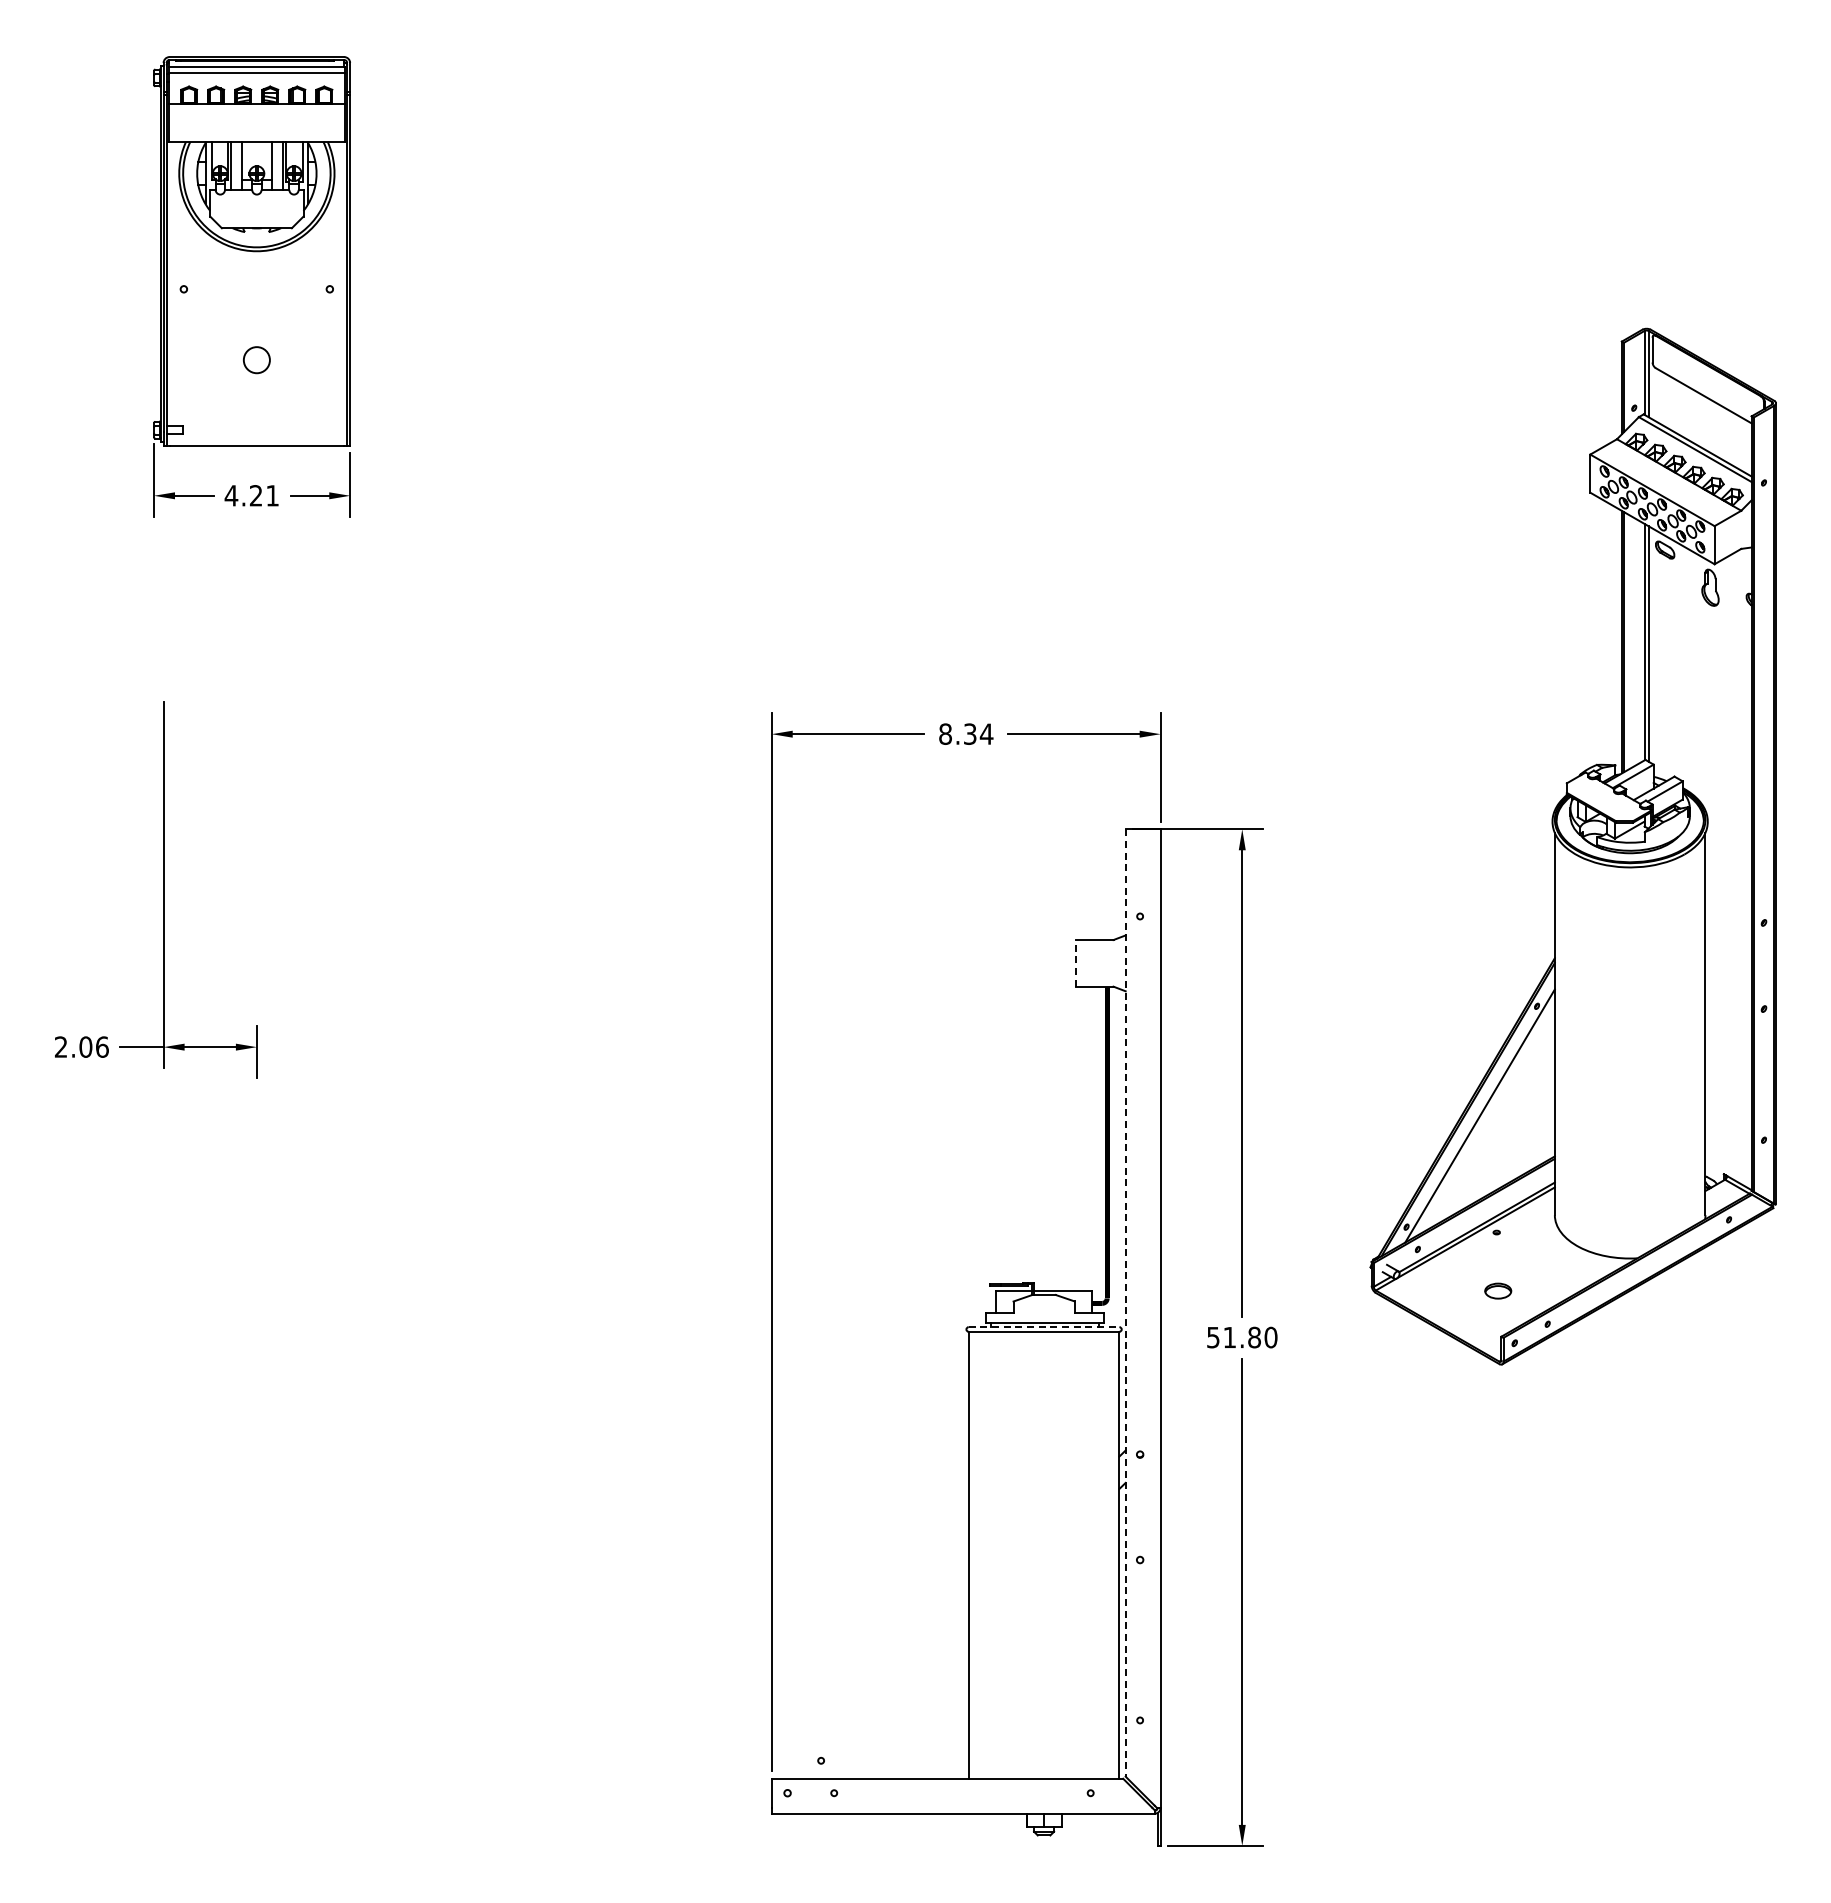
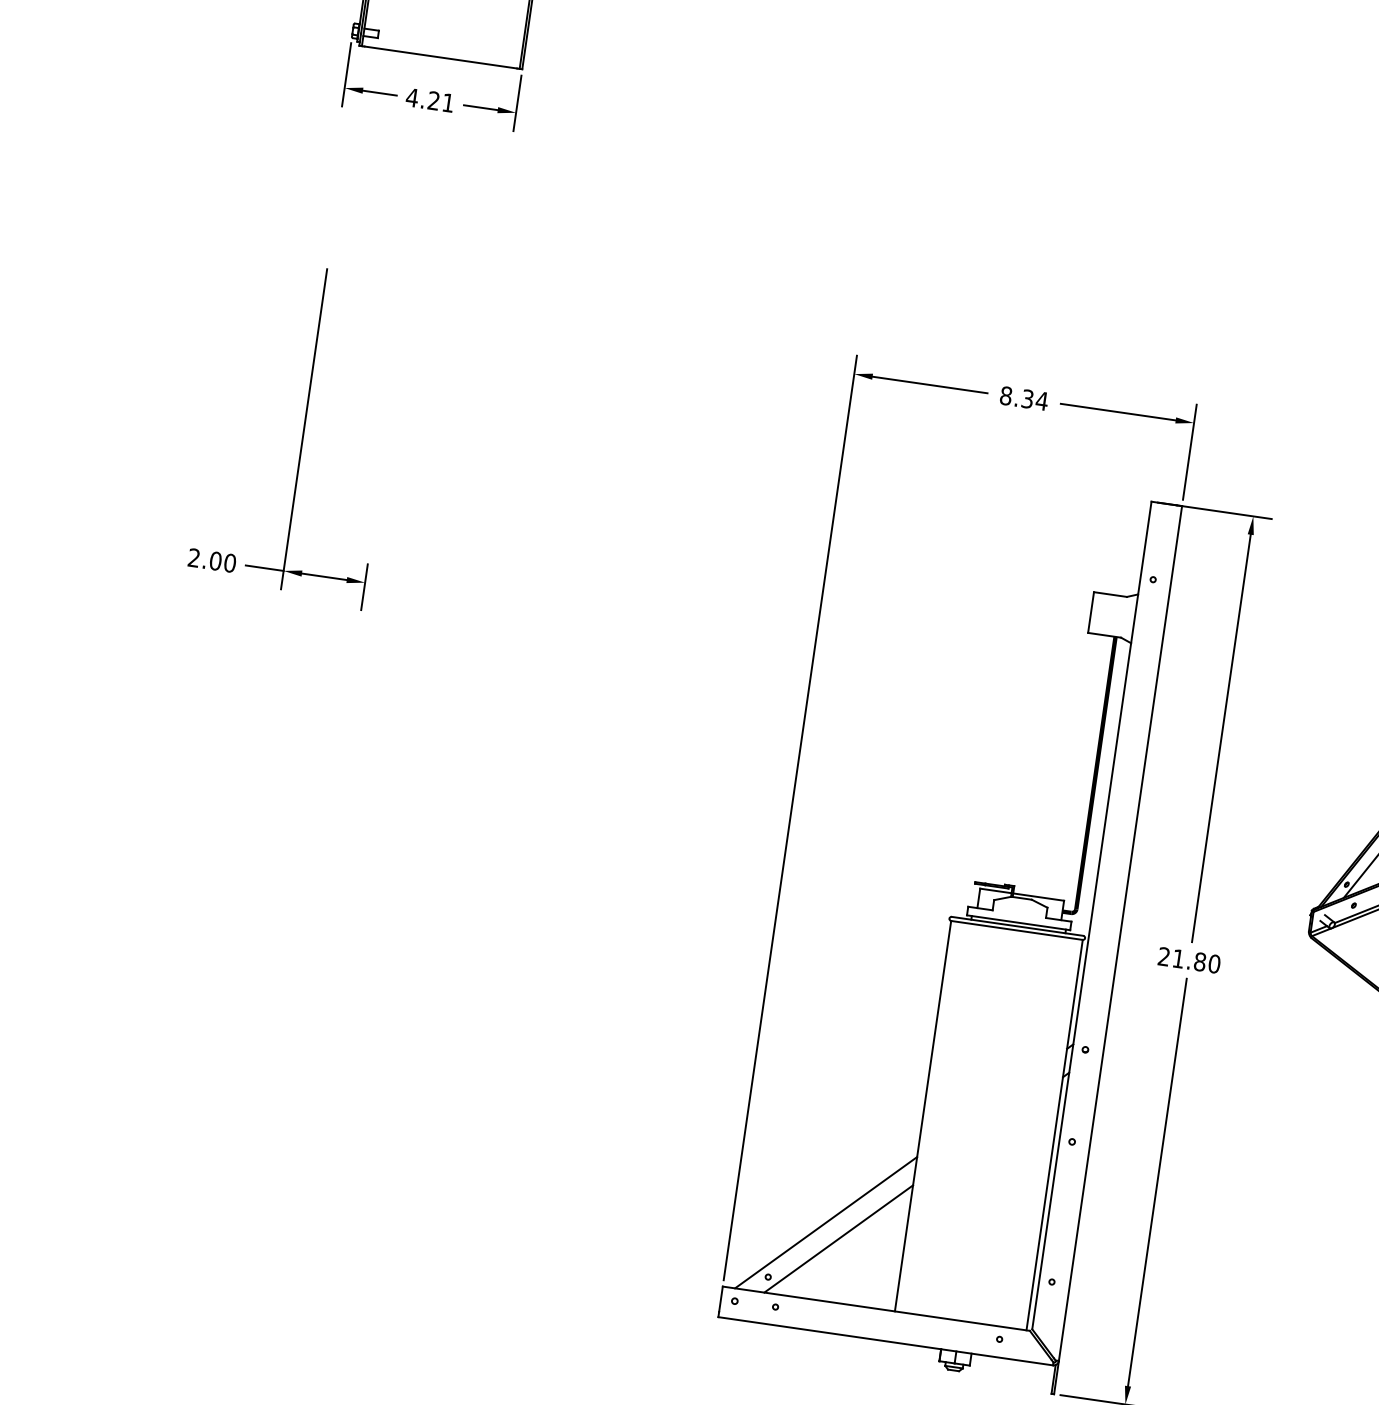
line: (1075, 962) -> (1090, 611), dashed -> solid
text: (102, 1046) -> (230, 562), 2.06 -> 2.00
line: (1125, 1302) -> (1091, 915), dashed -> solid
line: (1044, 1327) -> (1017, 926), dashed -> solid
text: (1213, 1337) -> (1164, 956), 51.80 -> 21.80
line: (876, 1690) -> (825, 1222), added
line: (893, 1706) -> (838, 1238), added

